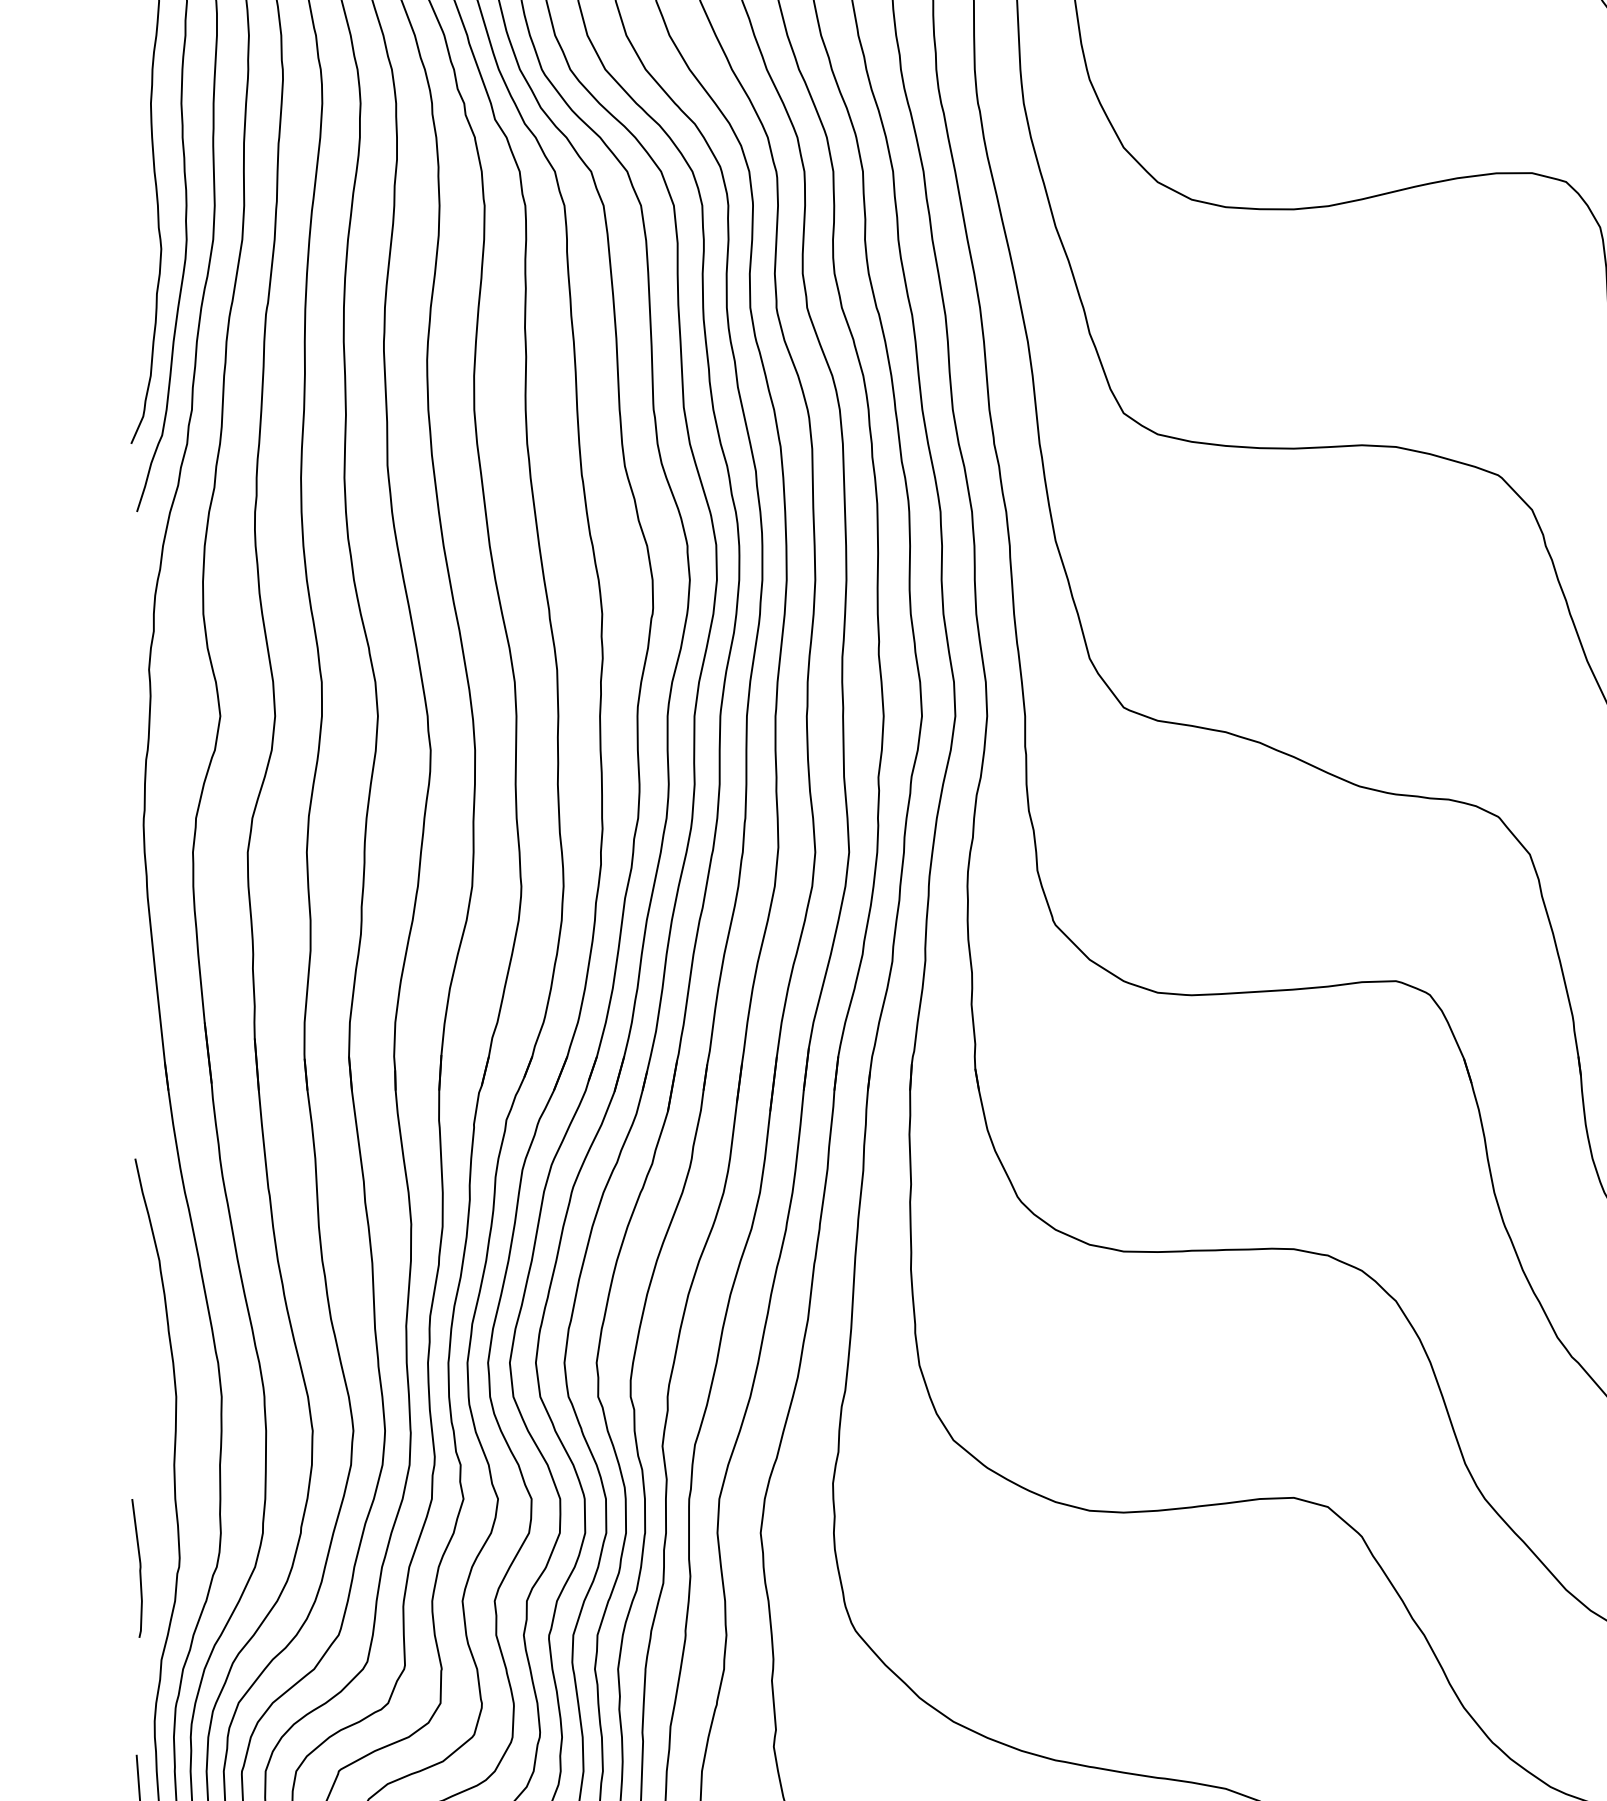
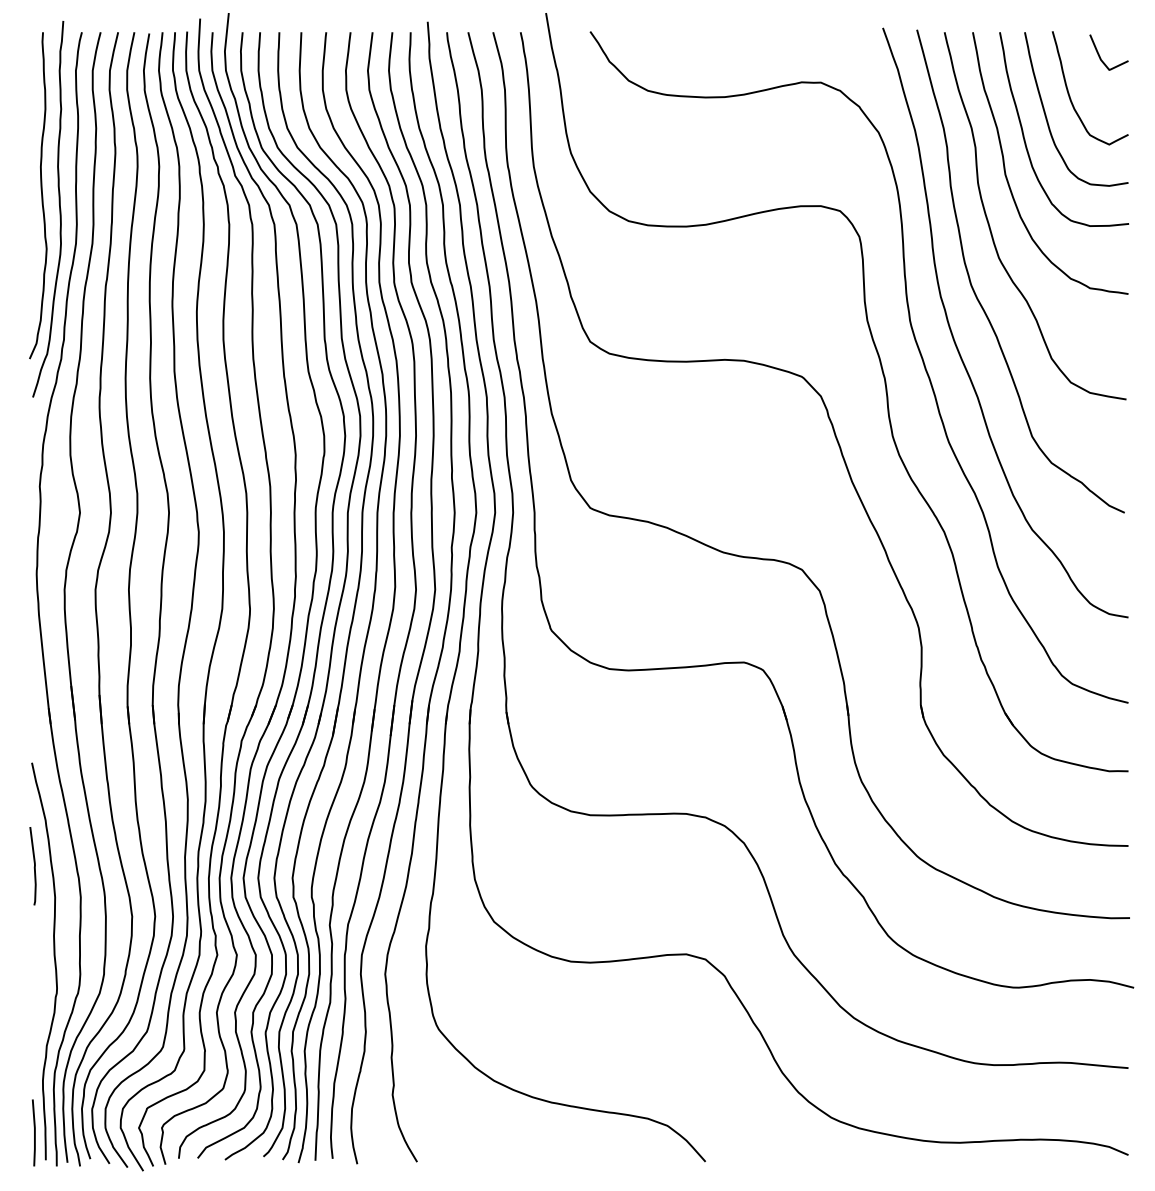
curve: (137, 1570) -> (33, 867), moved

